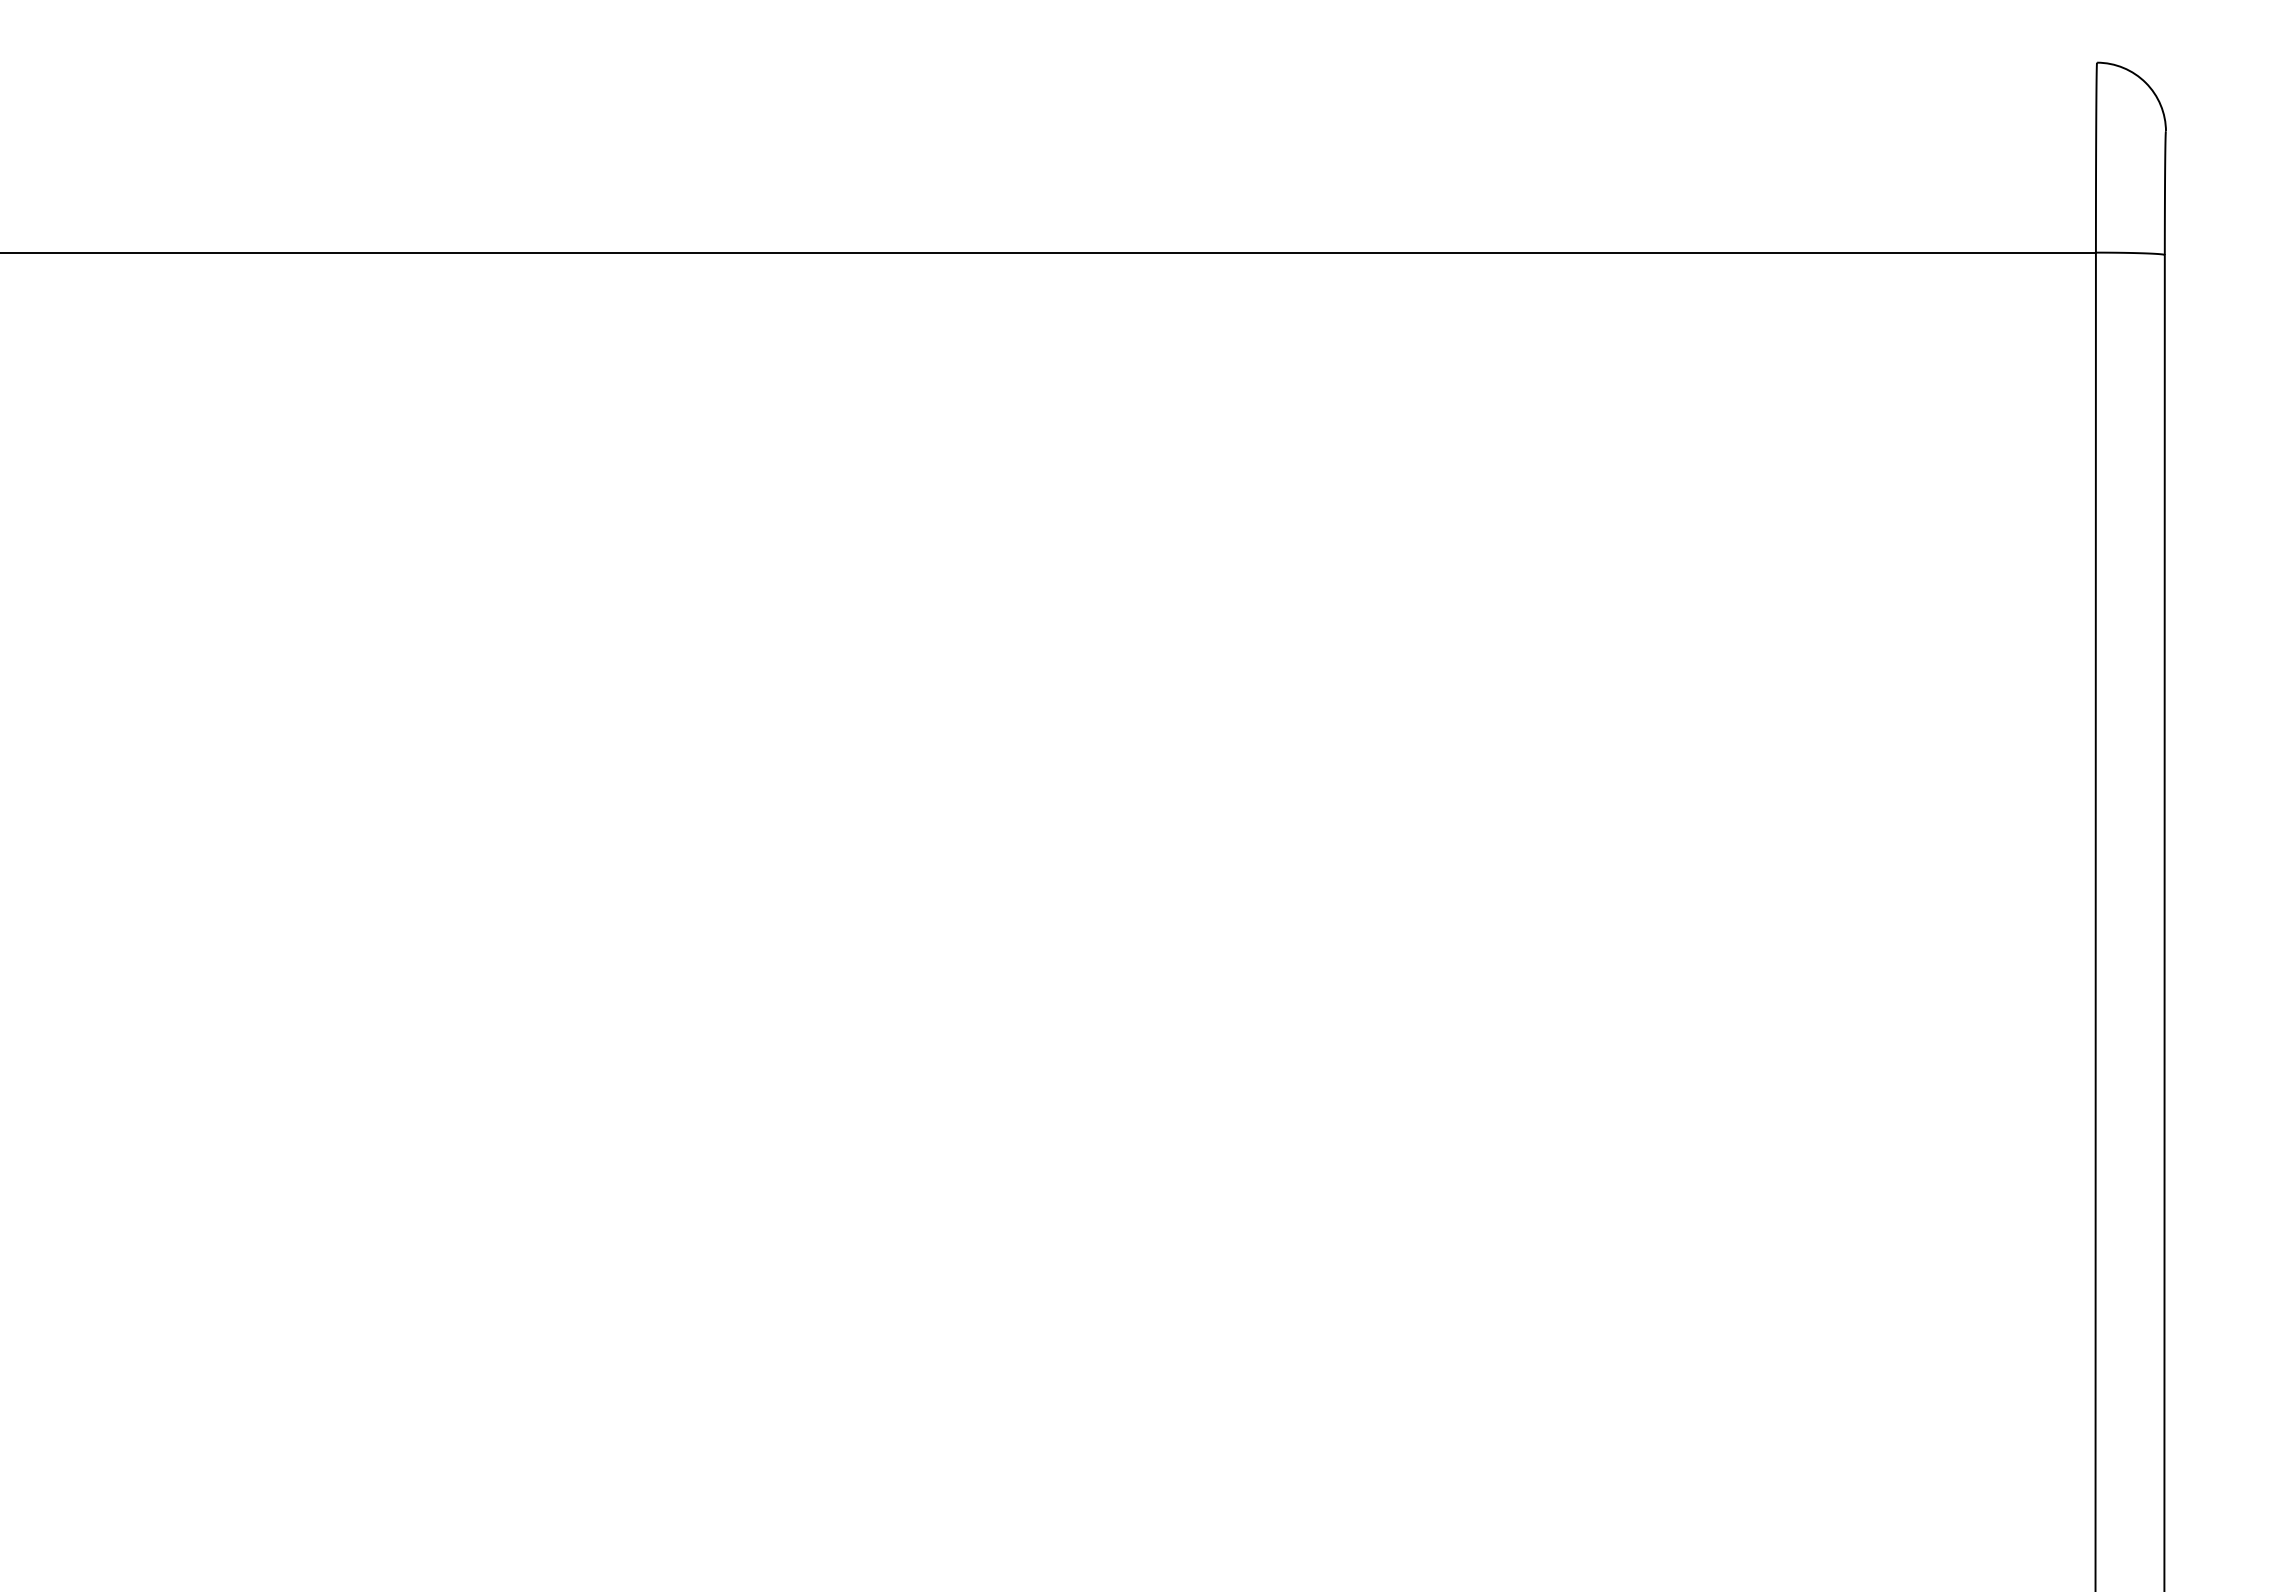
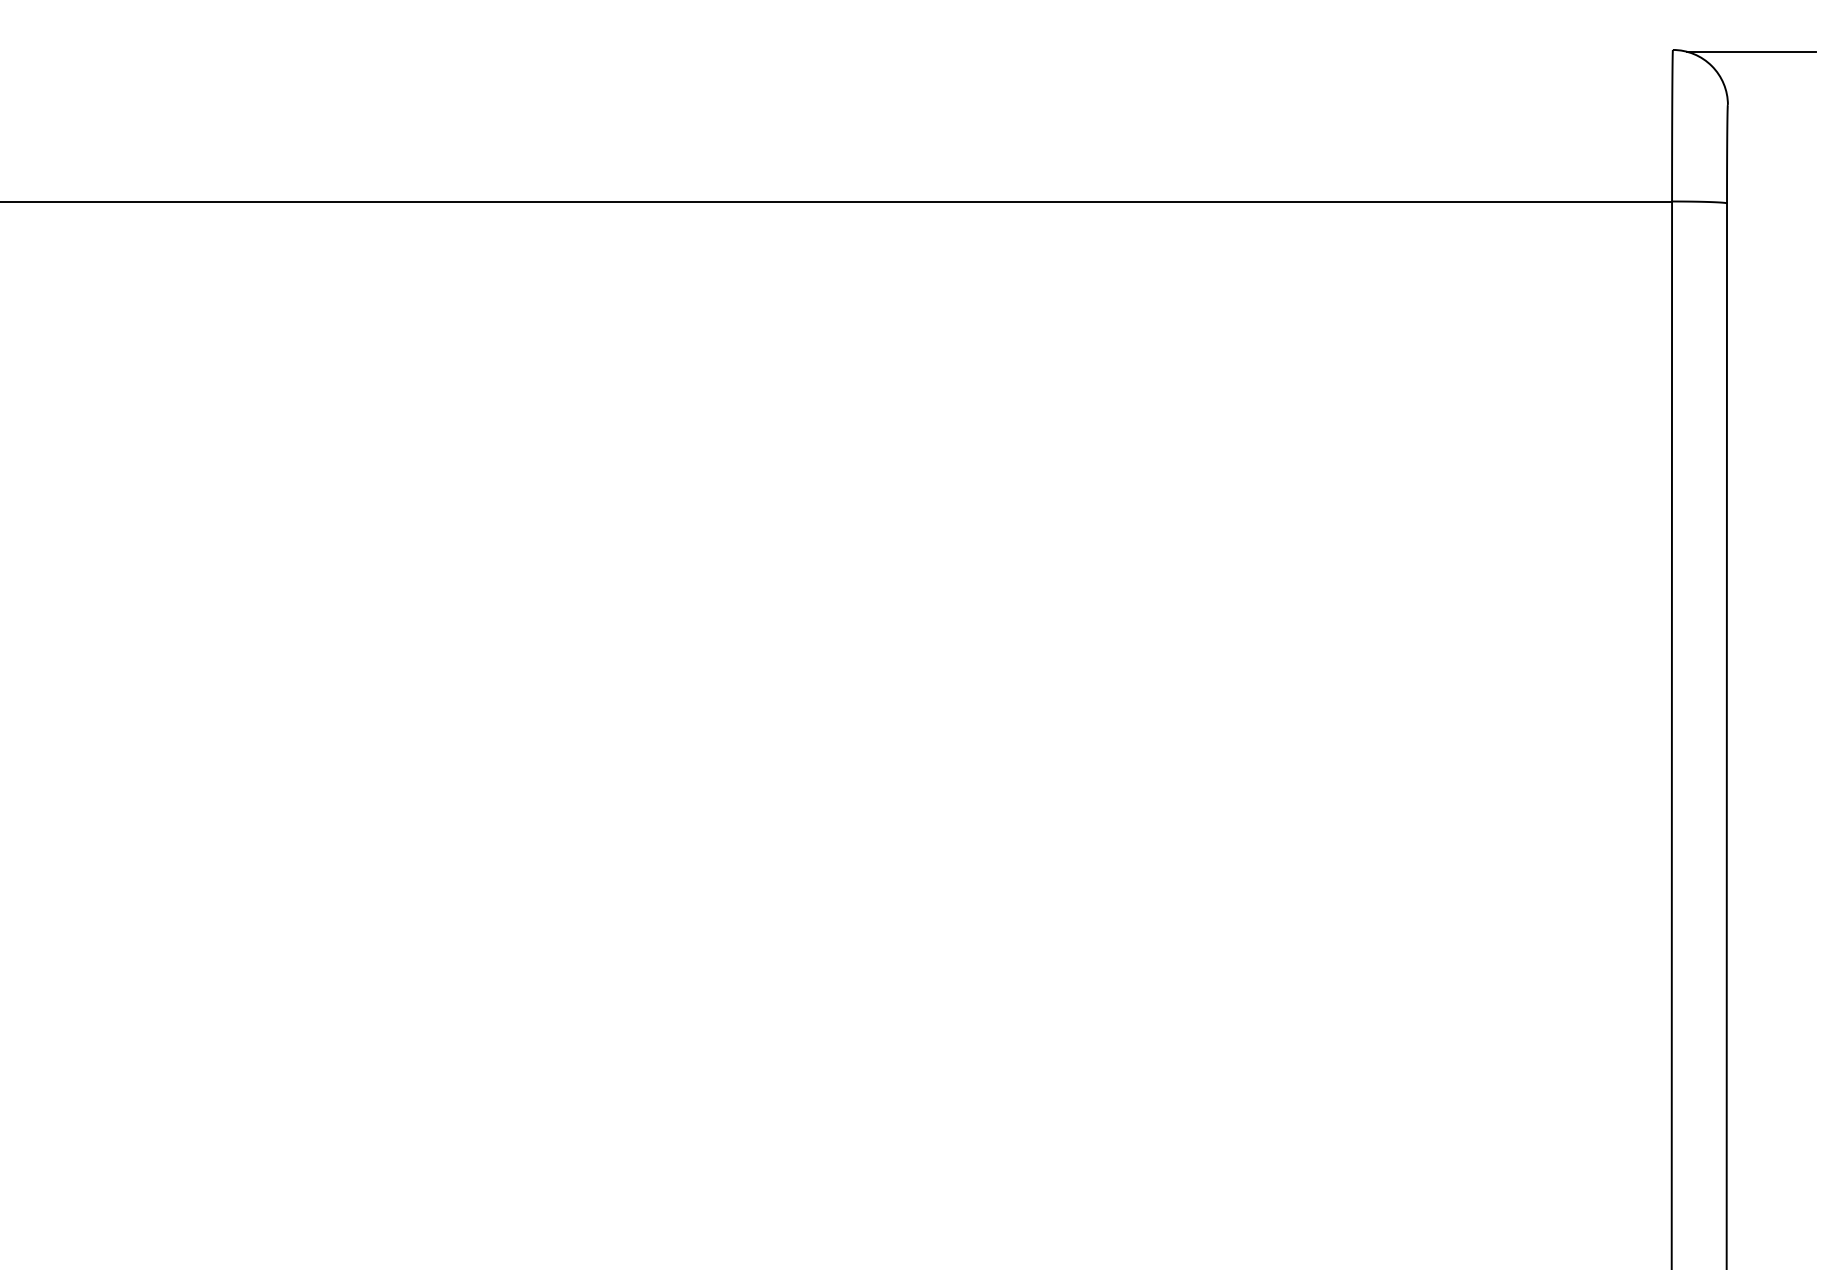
line: (2195, 64) -> (1751, 51), added

